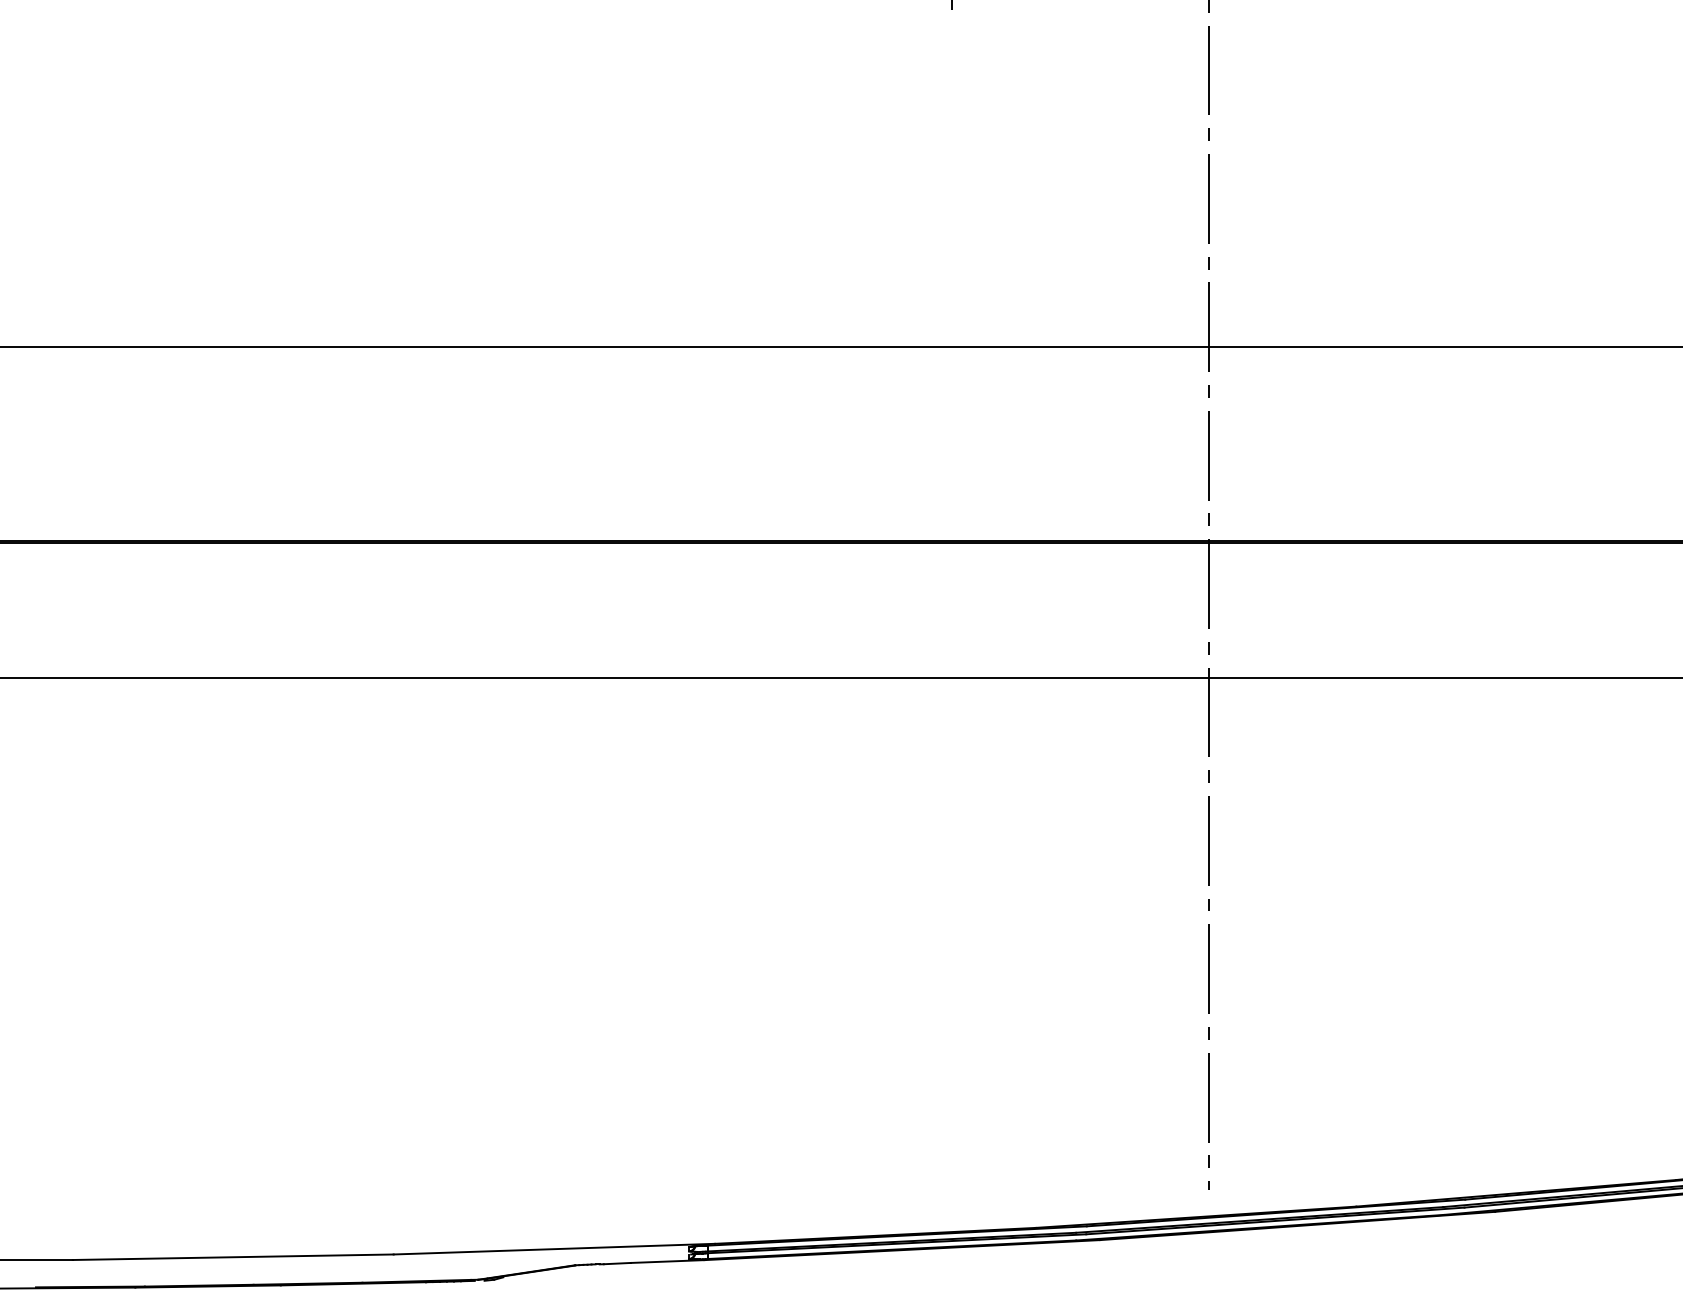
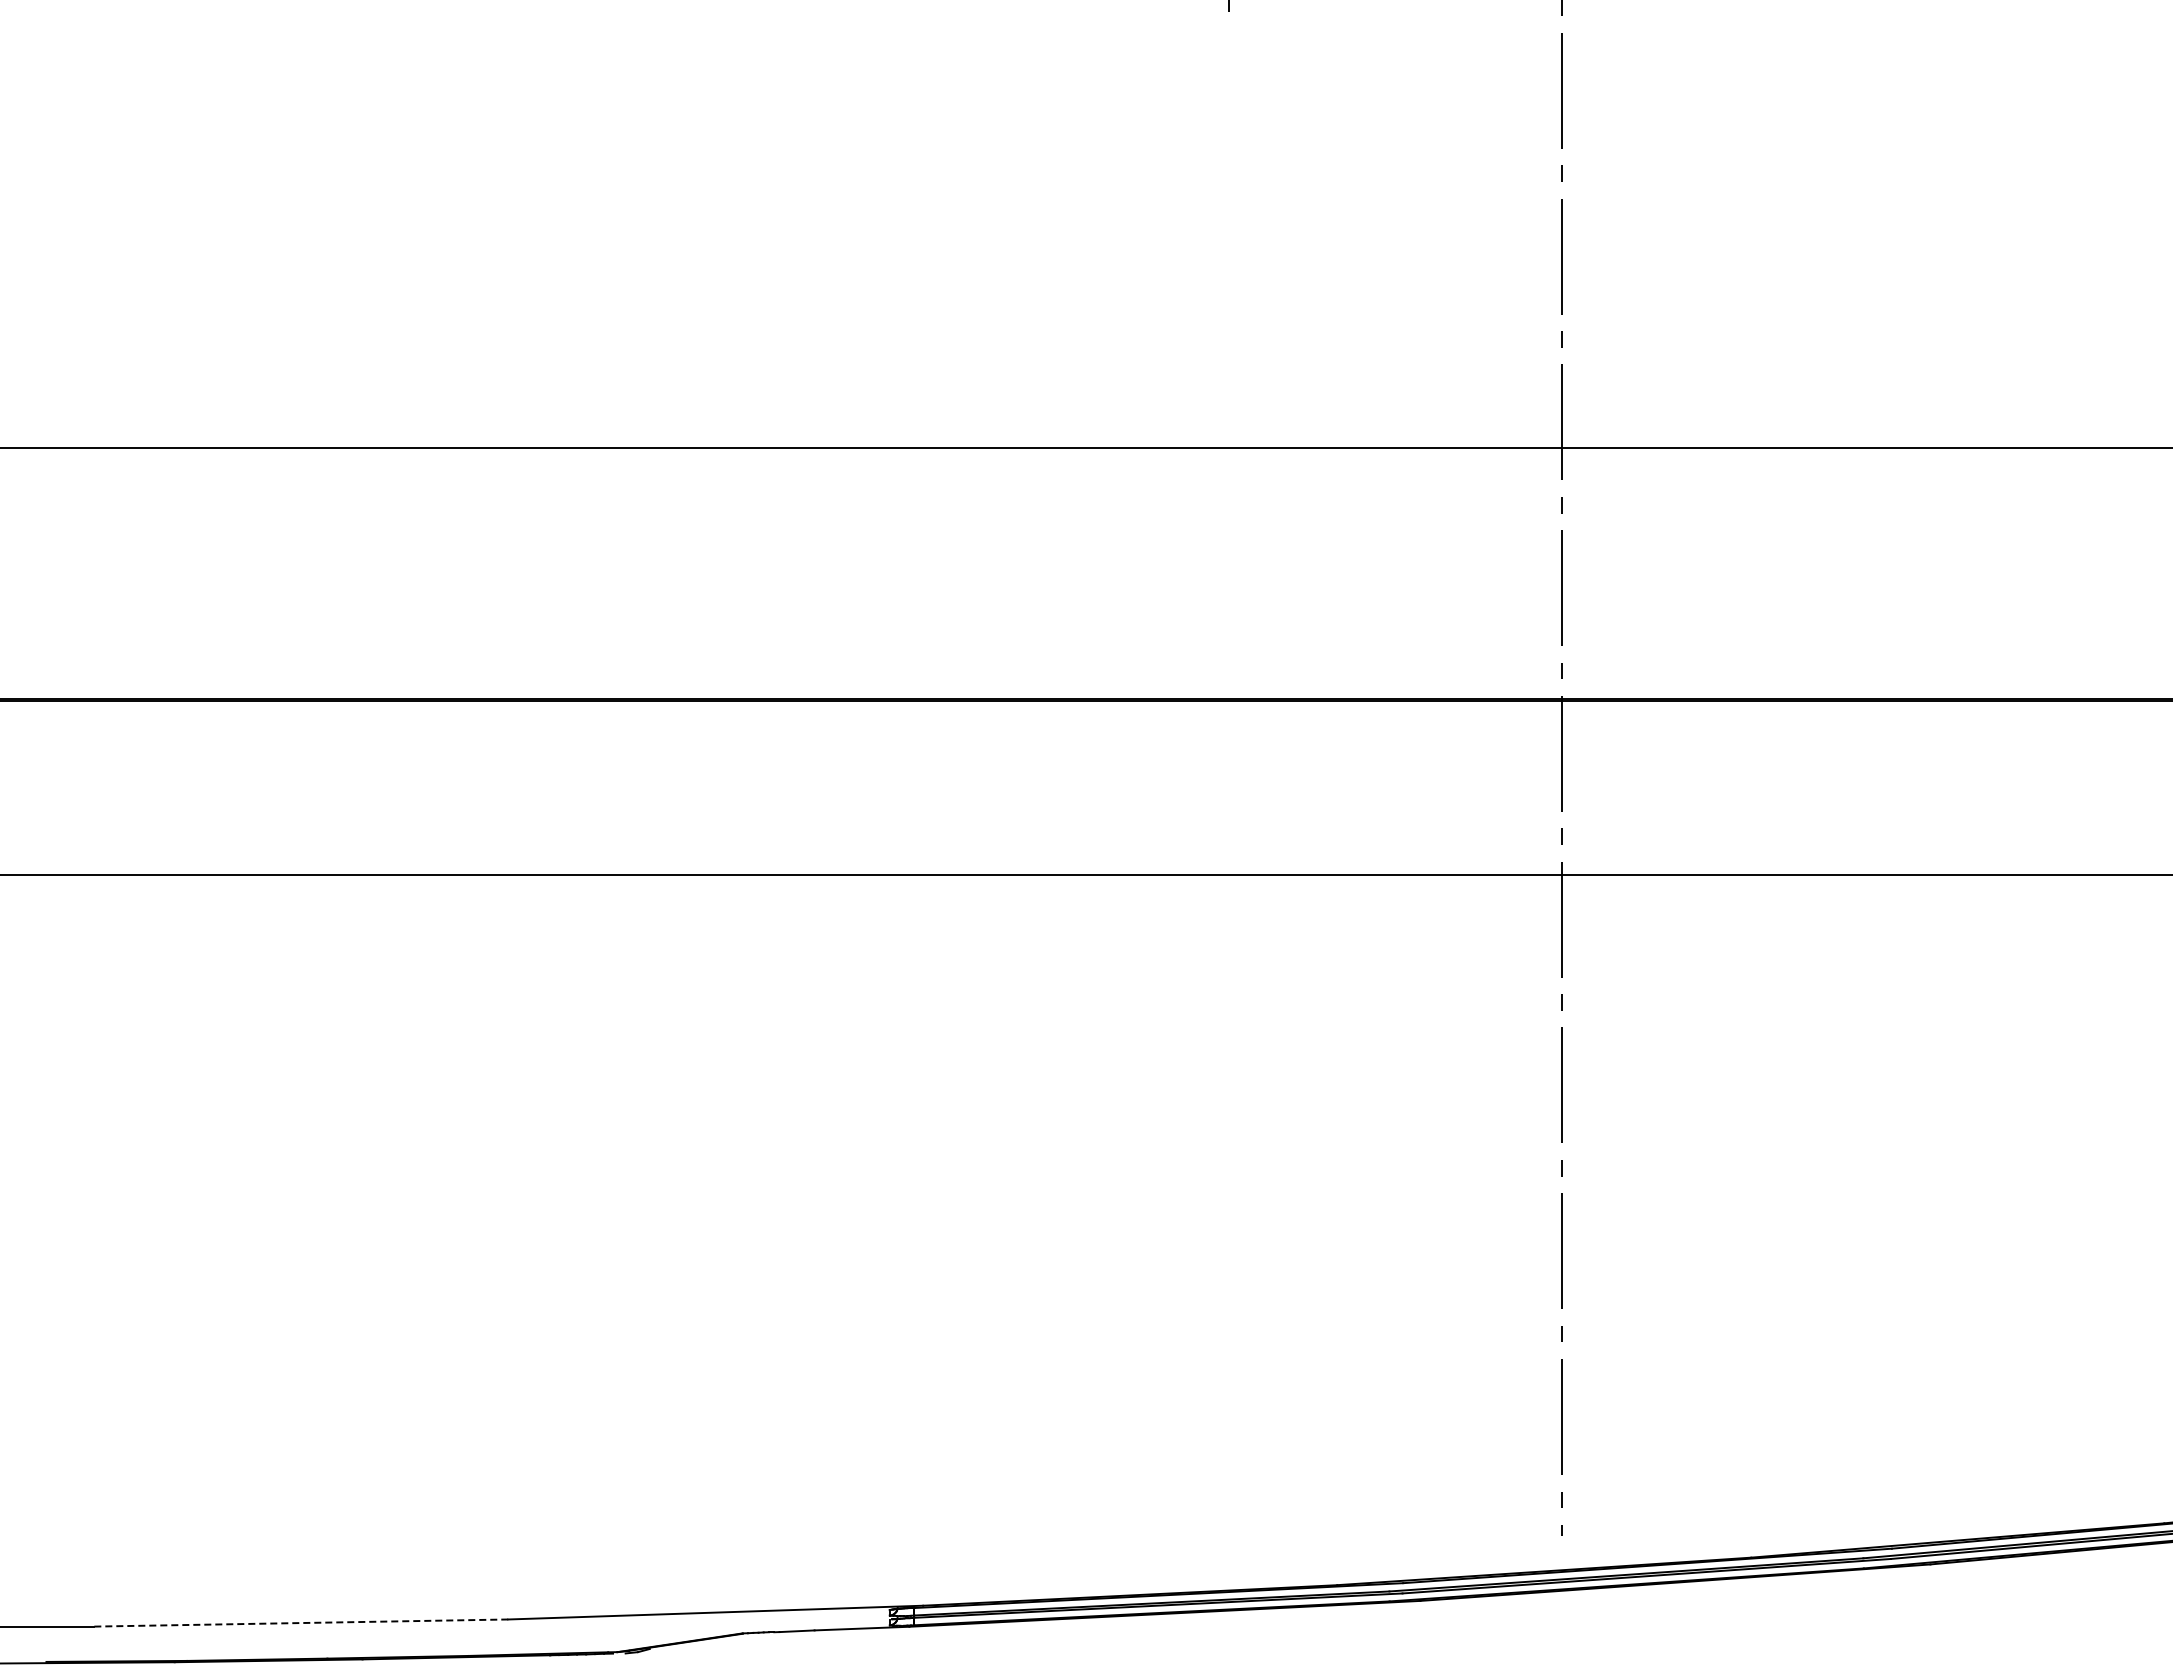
line: (232, 1257) -> (300, 1623), solid -> dashed

